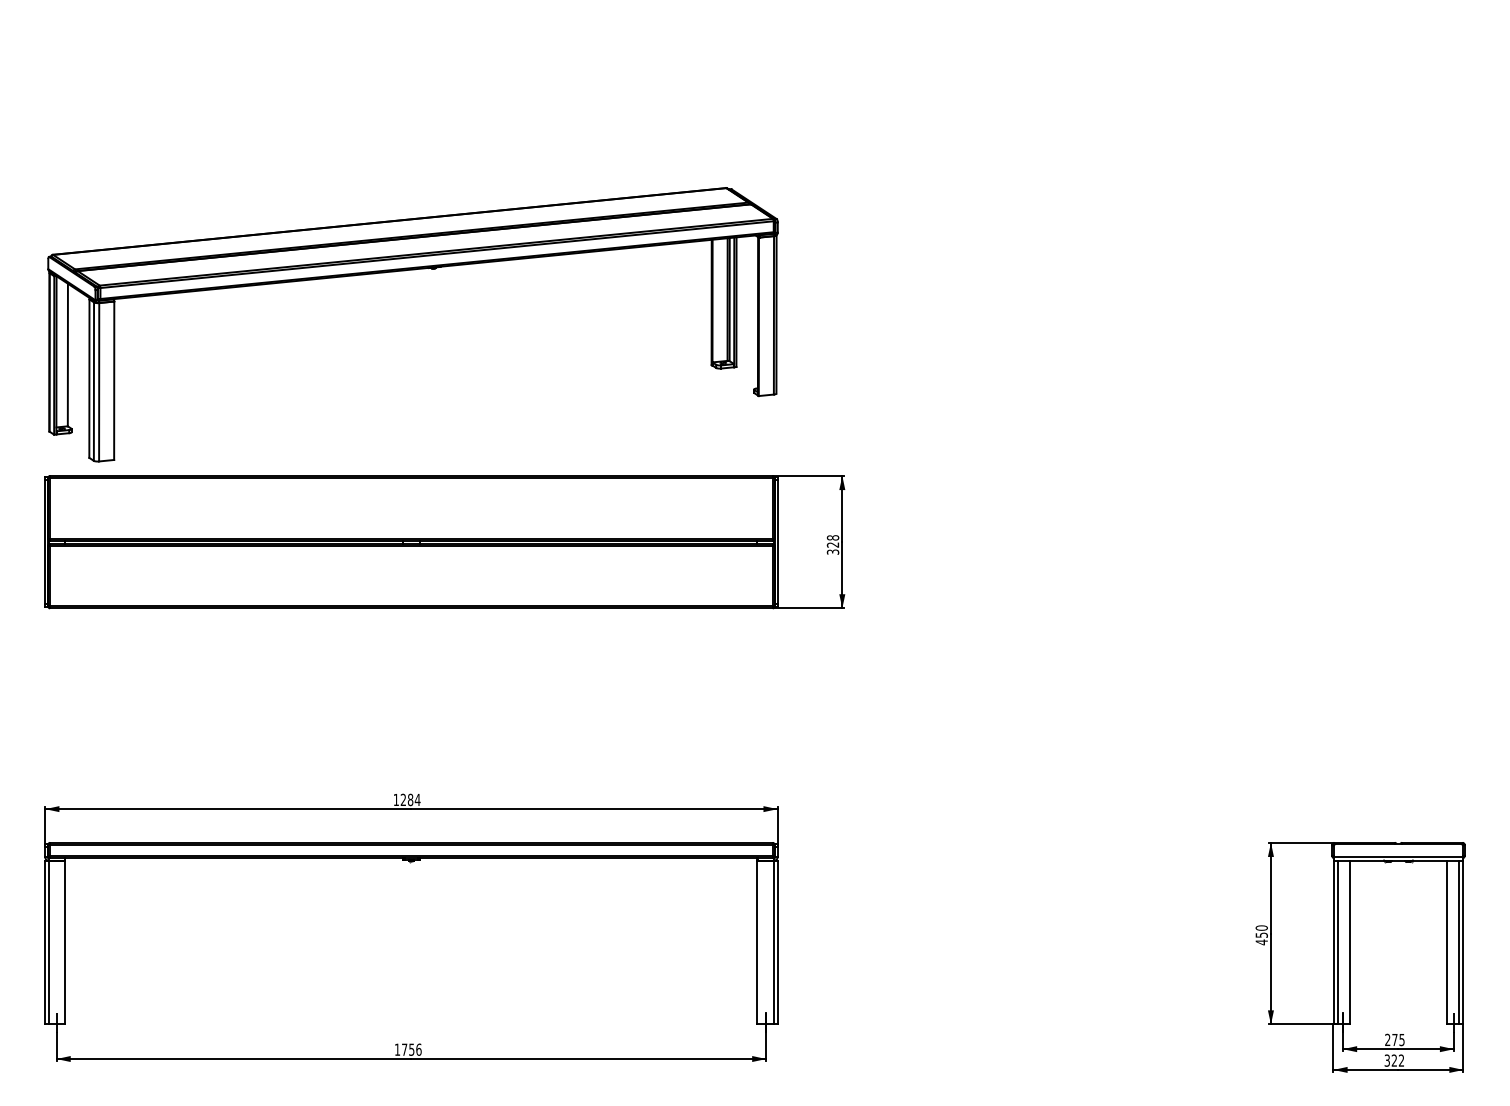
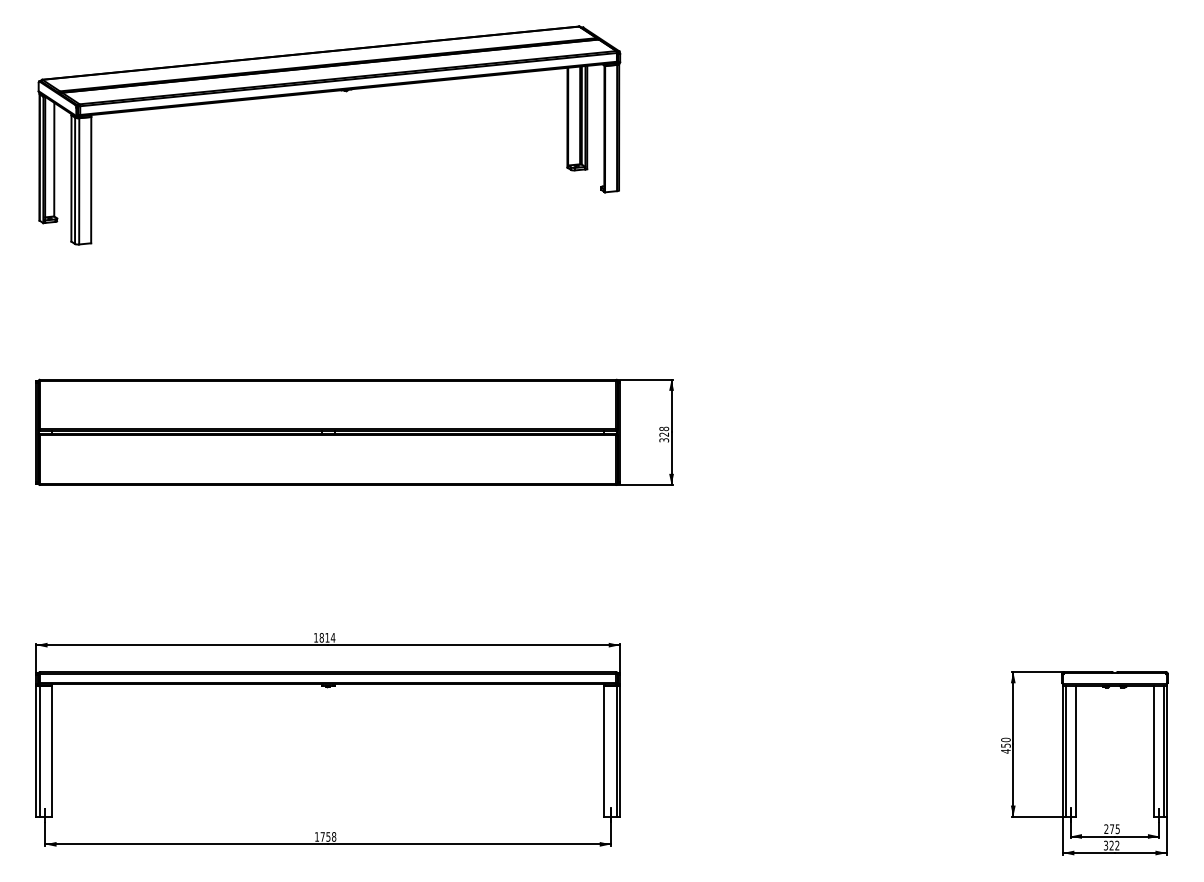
part: (405, 271) -> (323, 93), moved
text: (406, 799) -> (324, 637), 1284 -> 1814
text: (418, 1049) -> (333, 836), 1756 -> 1758

